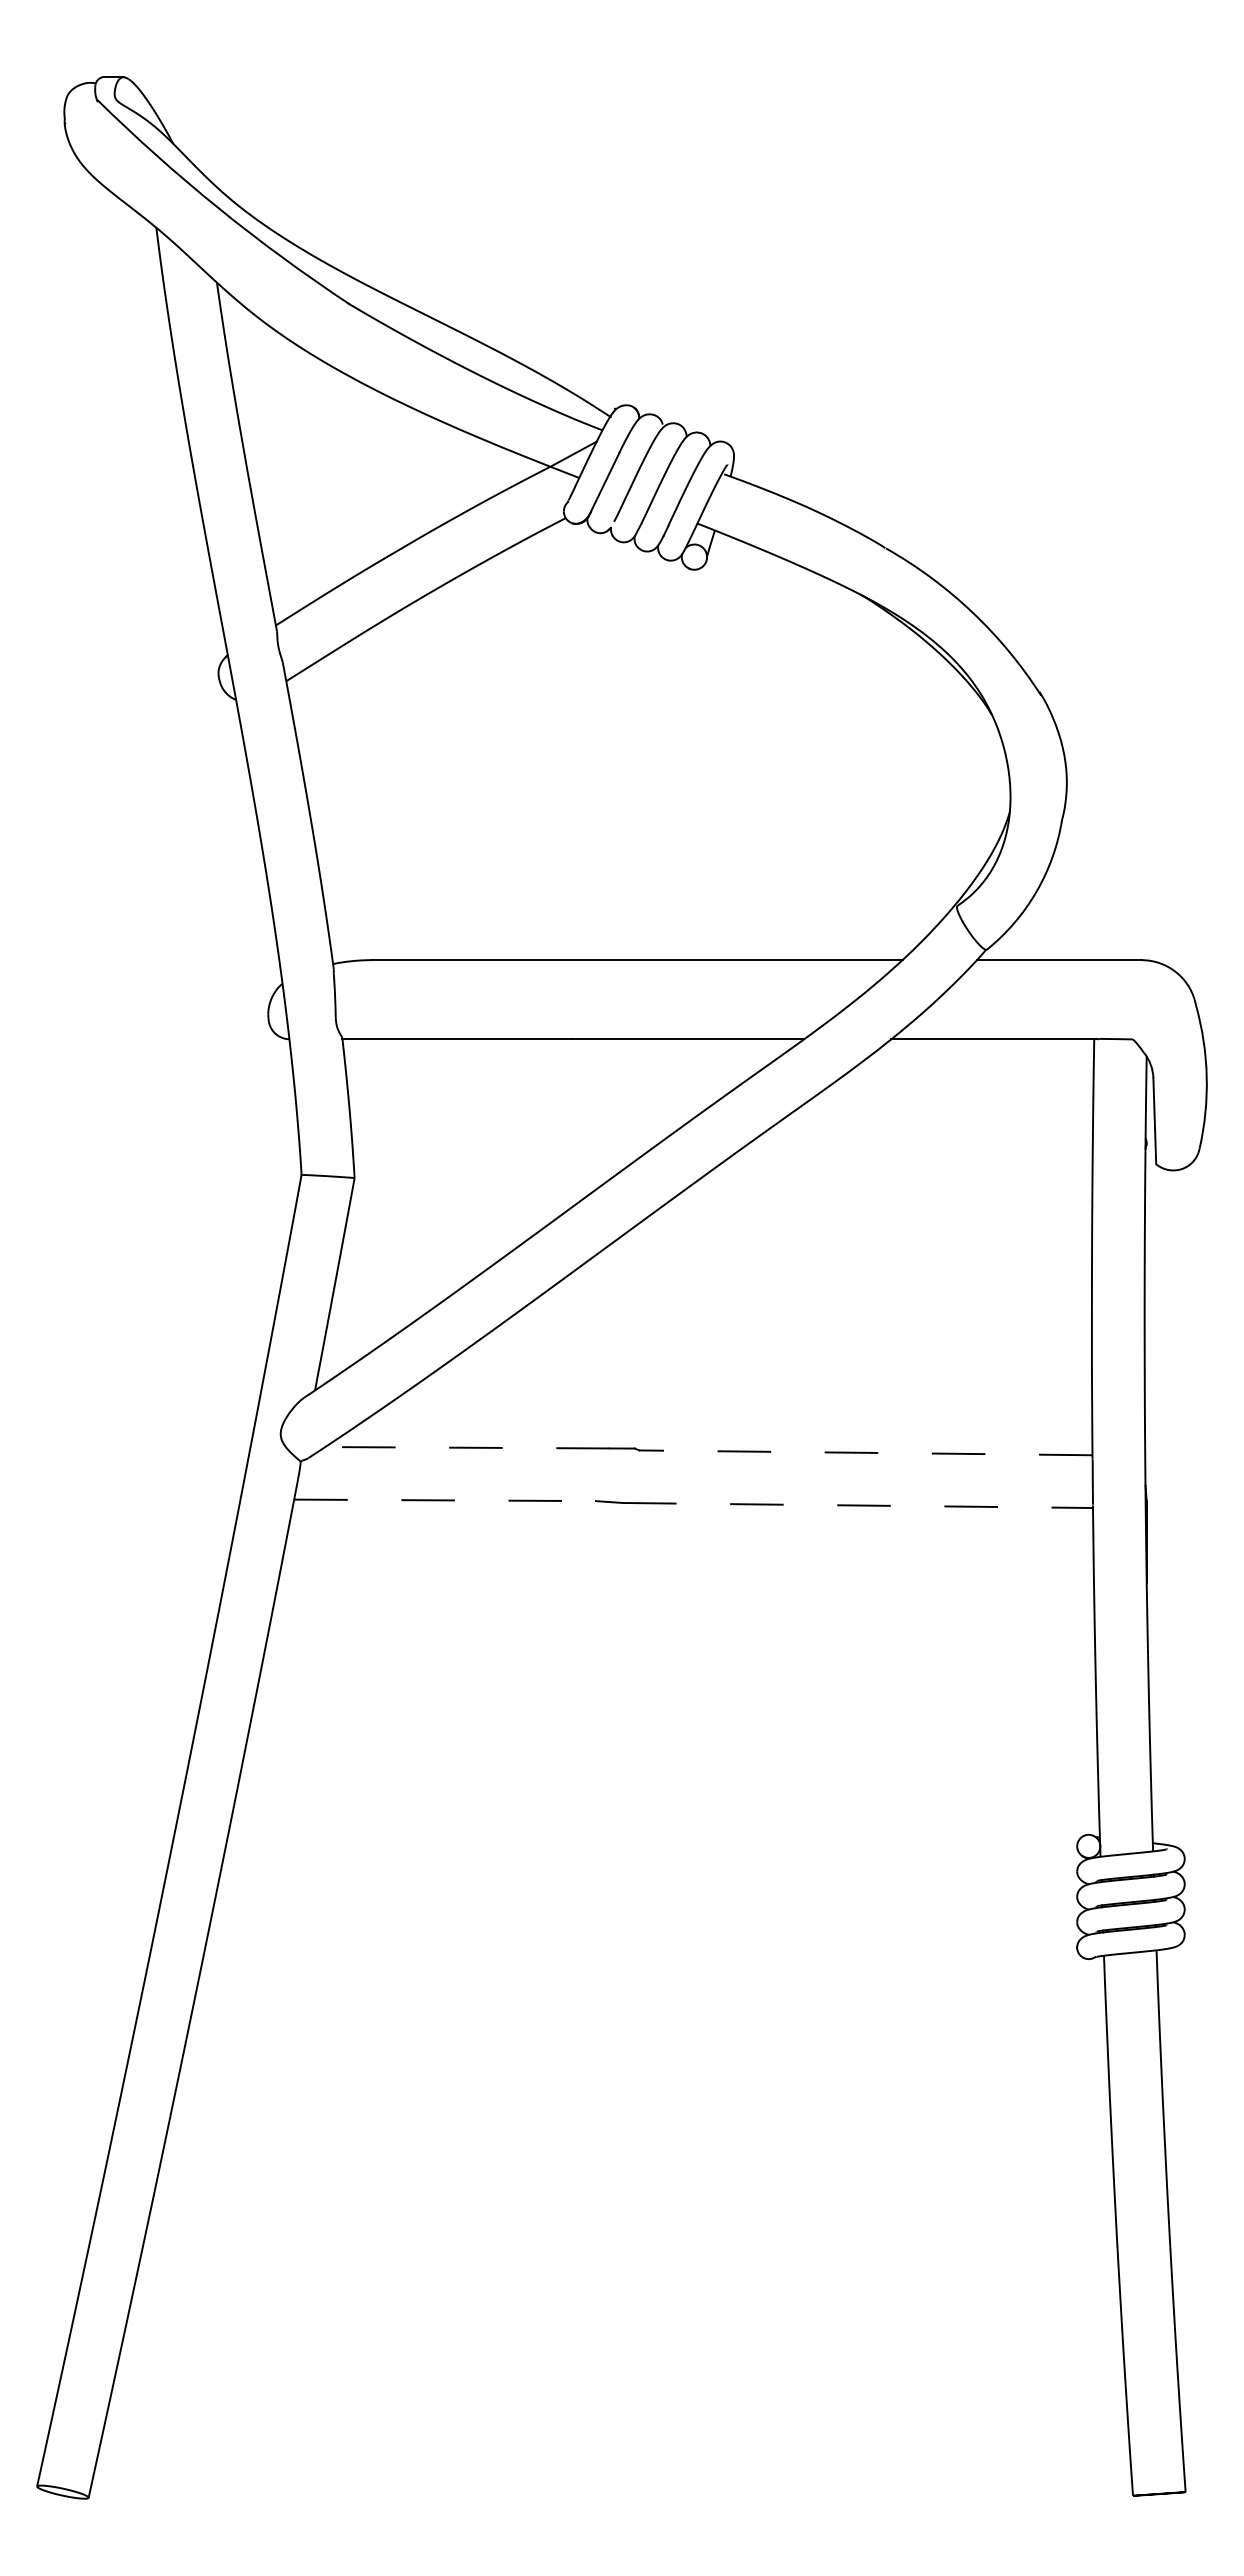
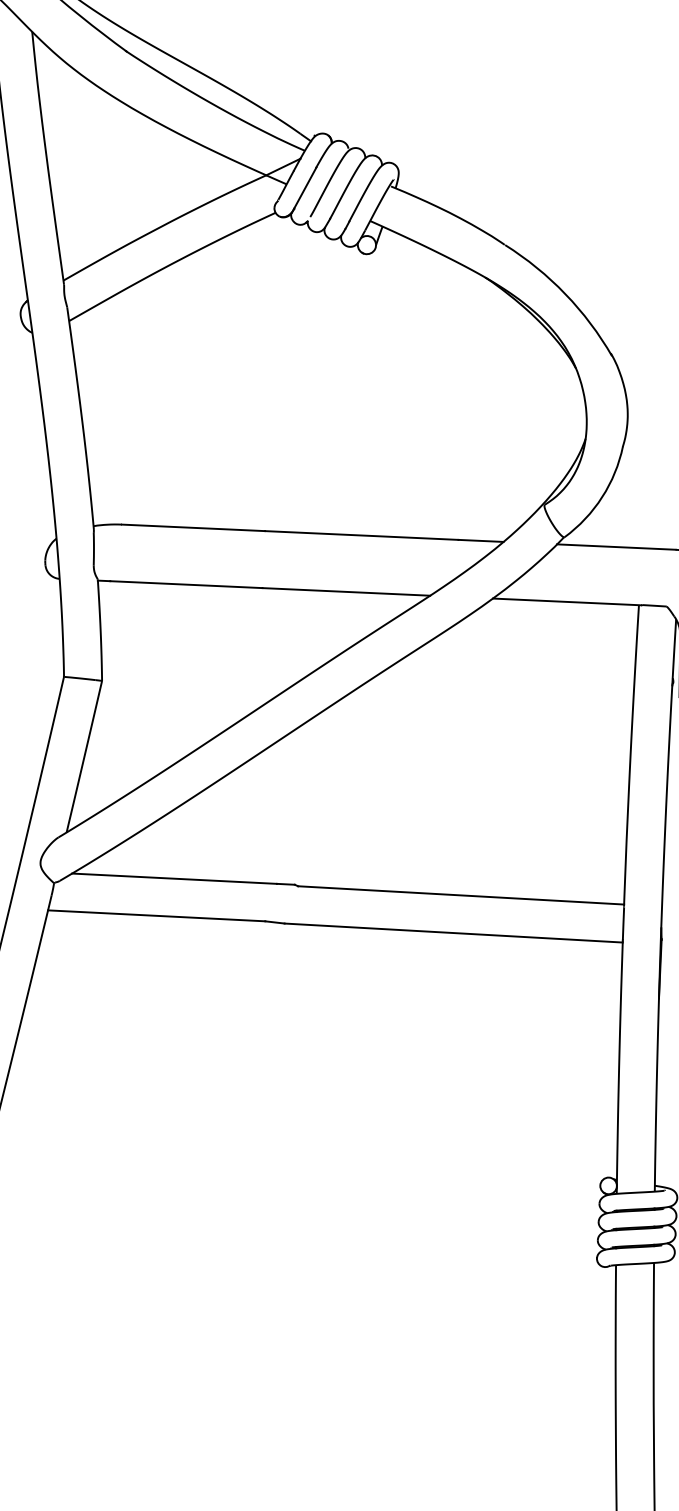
line: (467, 1447) -> (174, 878), dashed -> solid
line: (865, 1452) -> (460, 895), dashed -> solid
line: (445, 1500) -> (156, 915), dashed -> solid
line: (858, 1505) -> (454, 933), dashed -> solid

